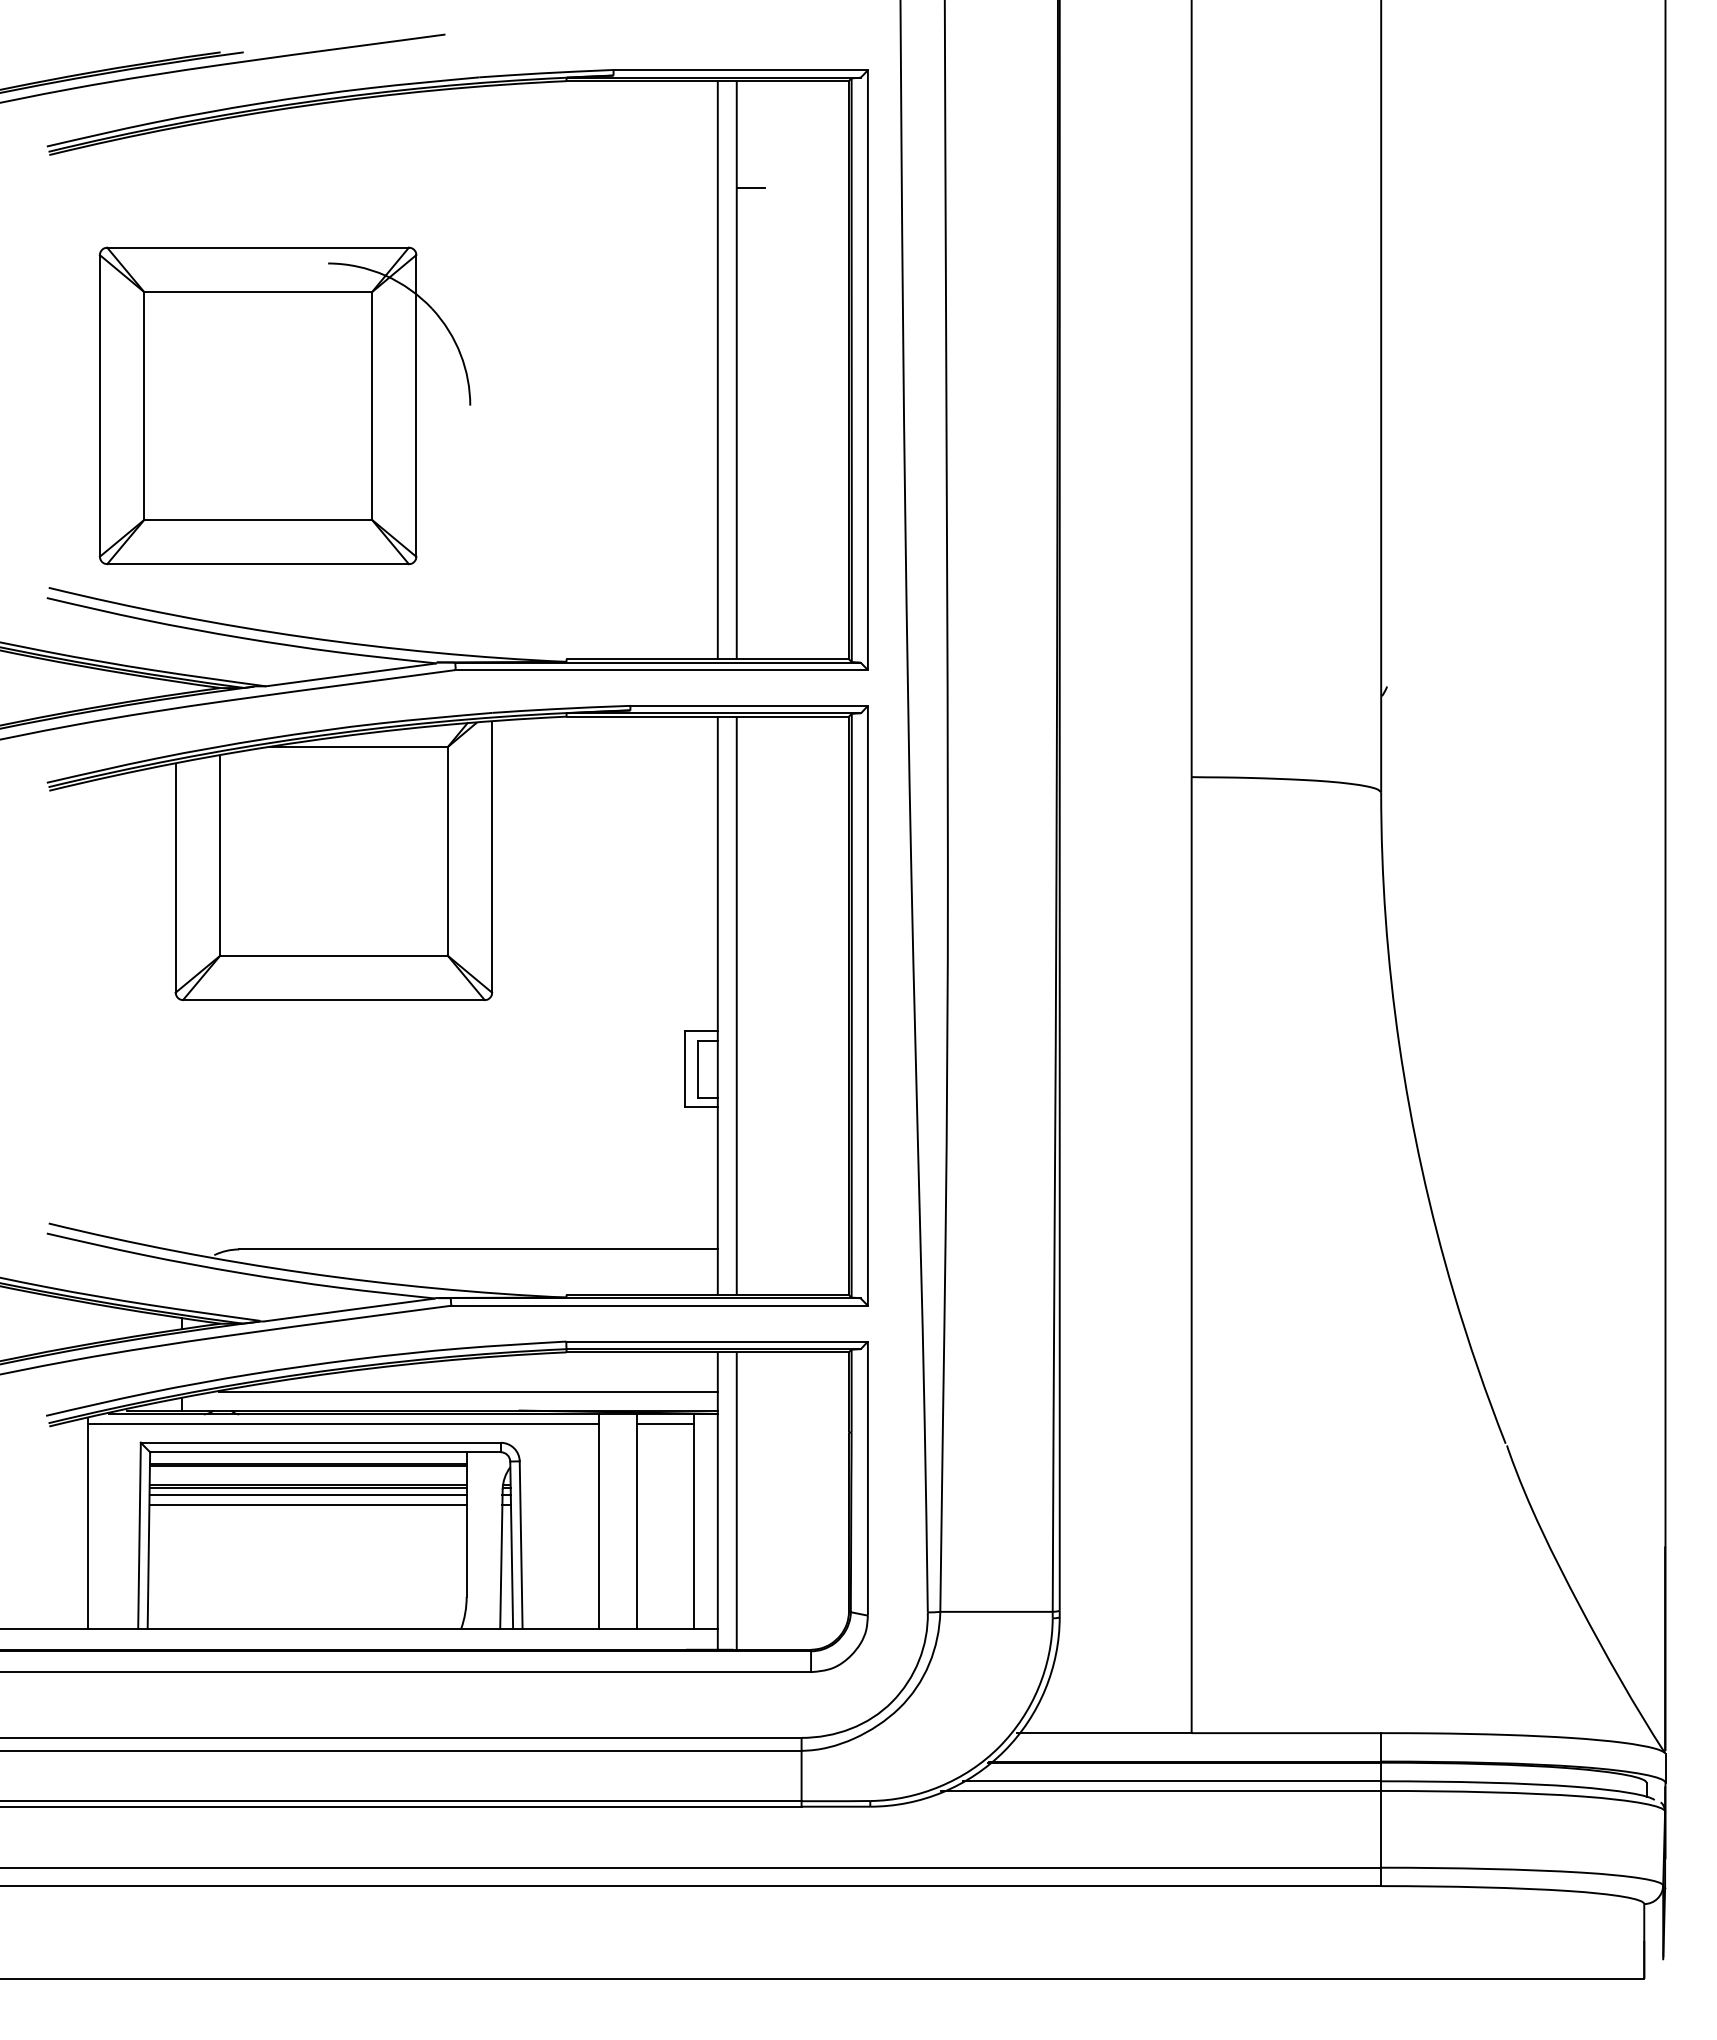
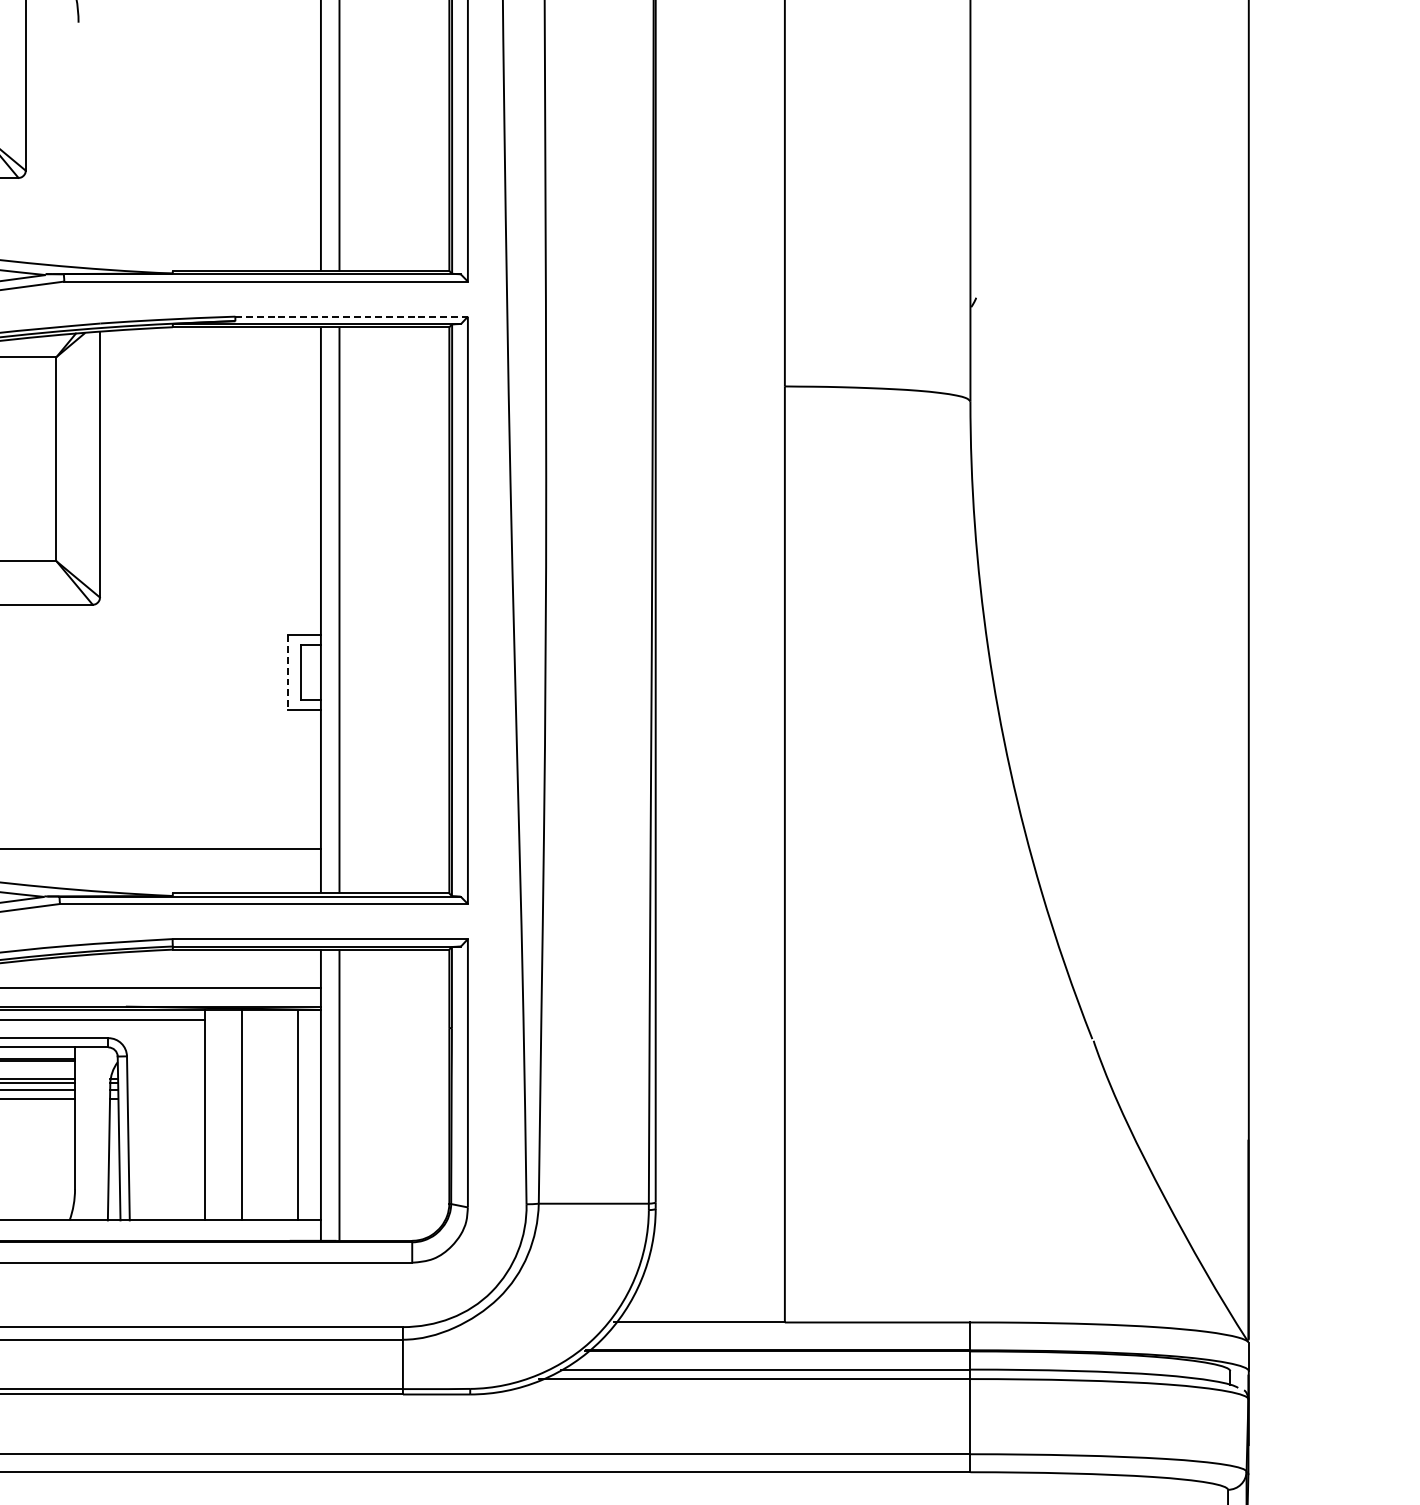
line: (749, 705) -> (351, 316), solid -> dashed
line: (684, 1069) -> (288, 672), solid -> dashed
line: (665, 1423) -> (269, 1019), removed

